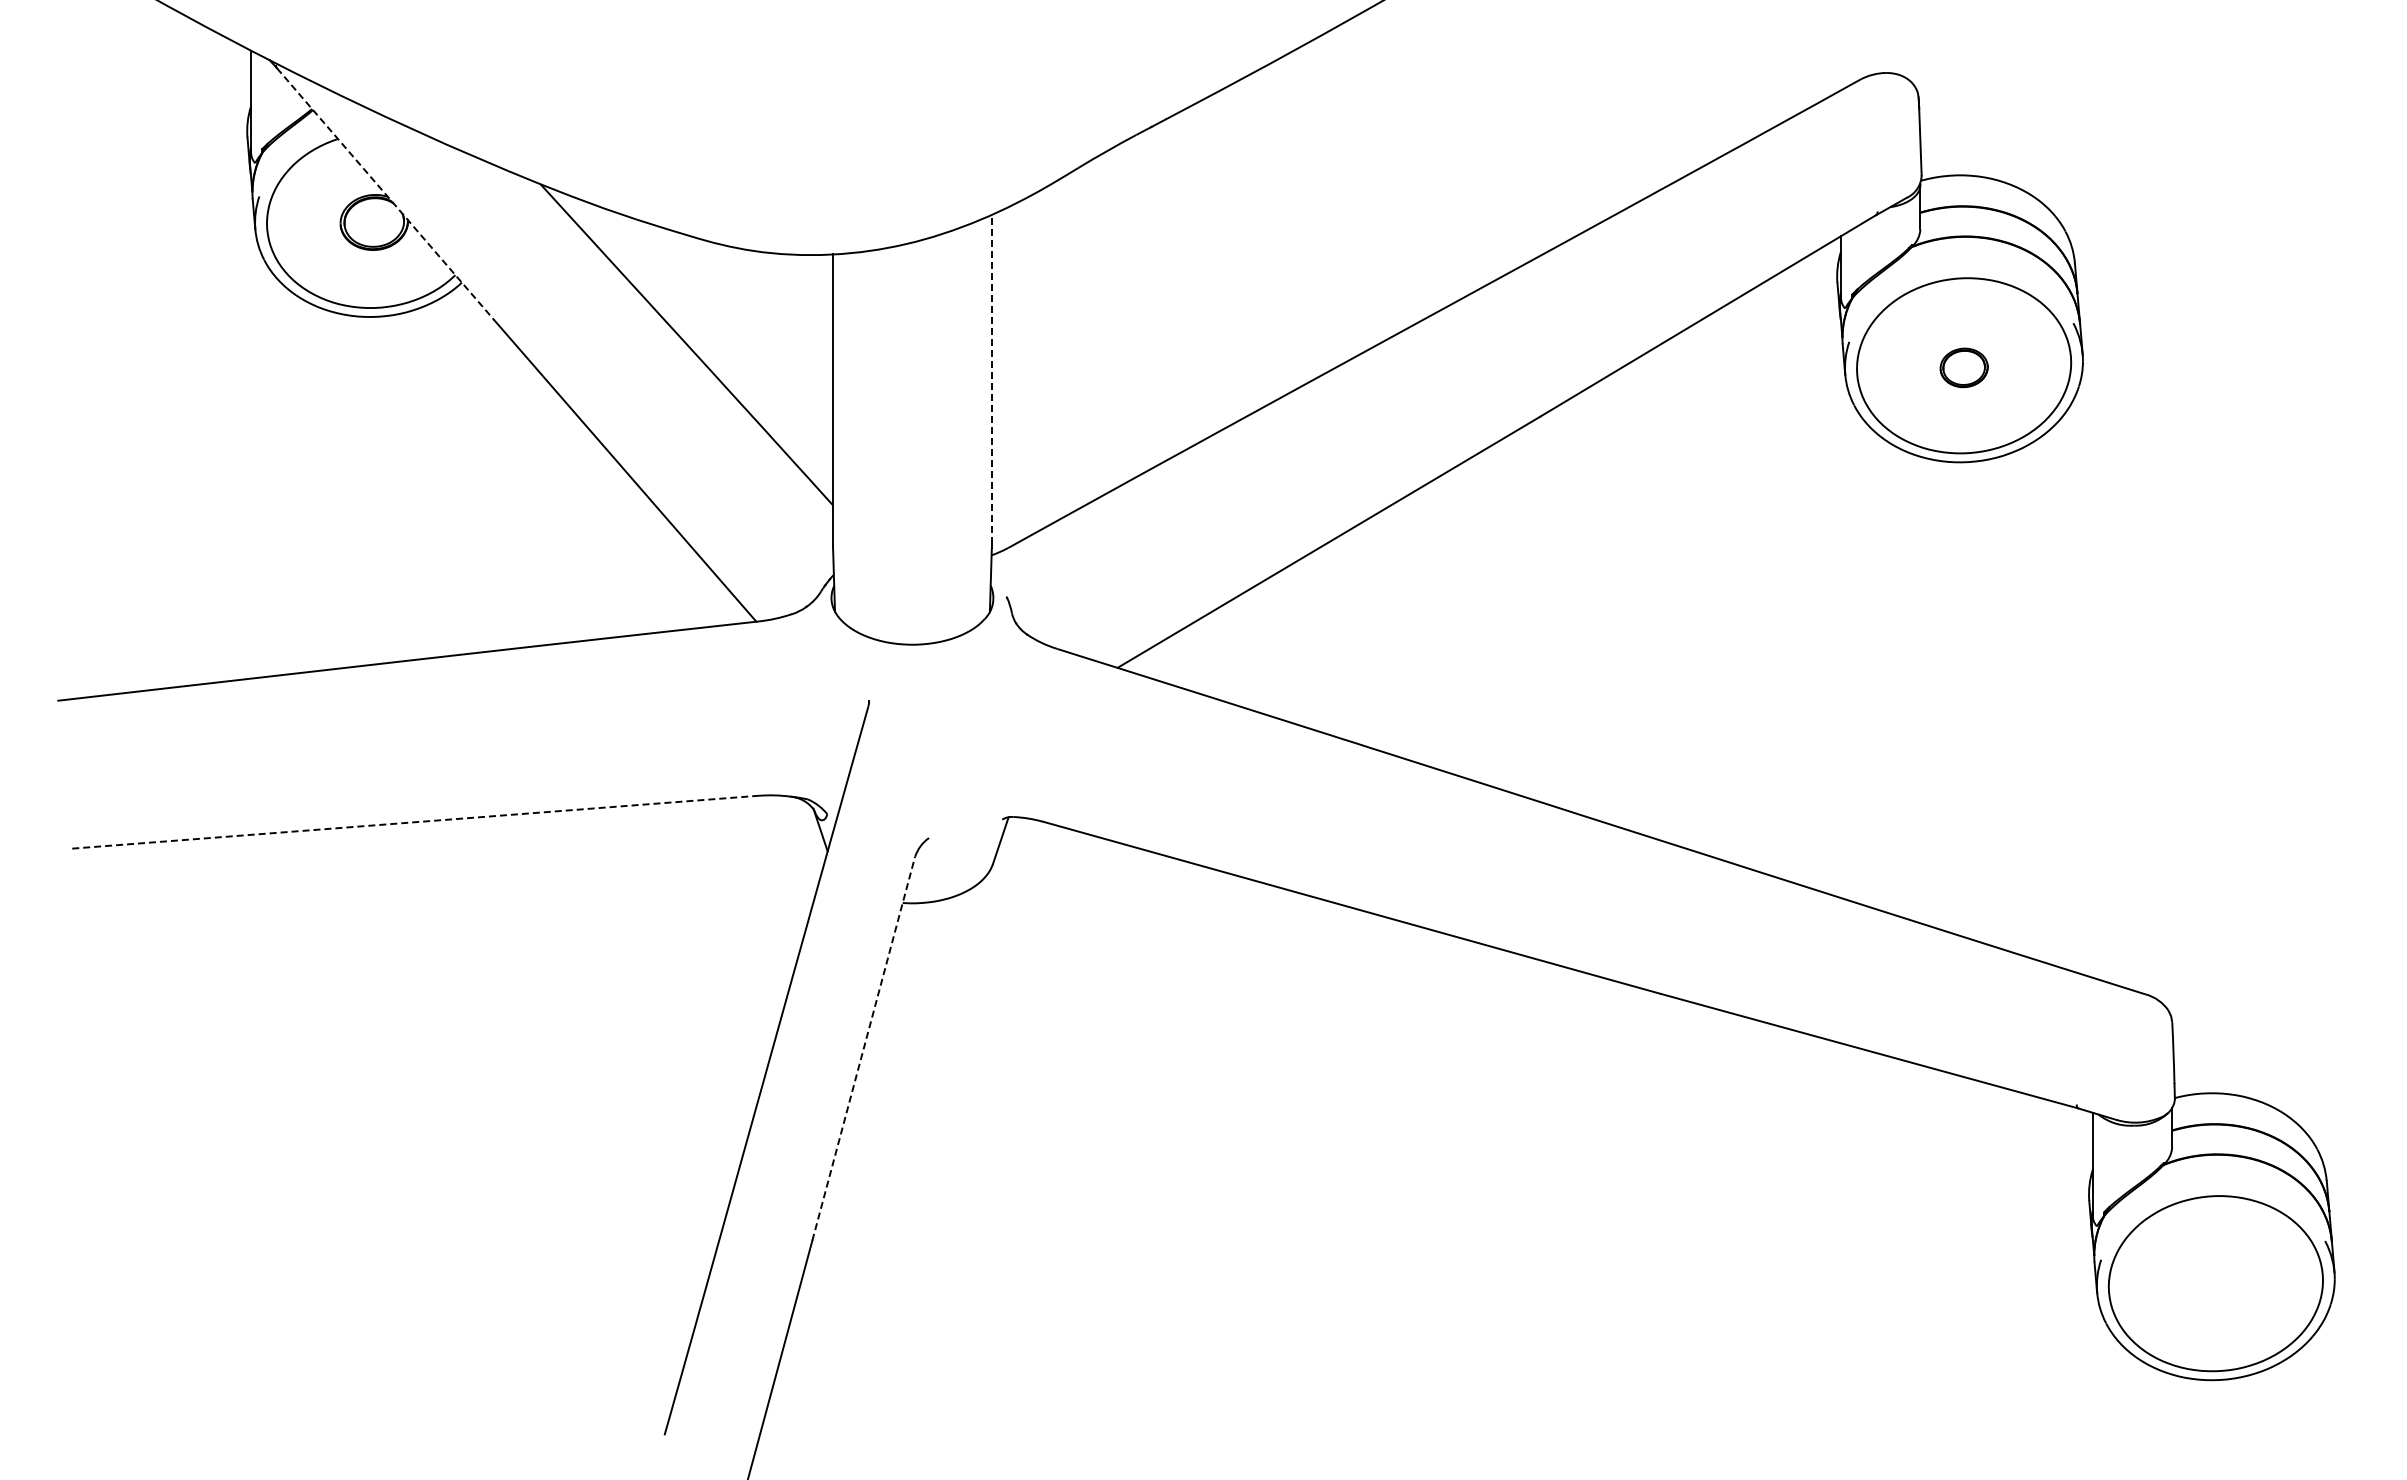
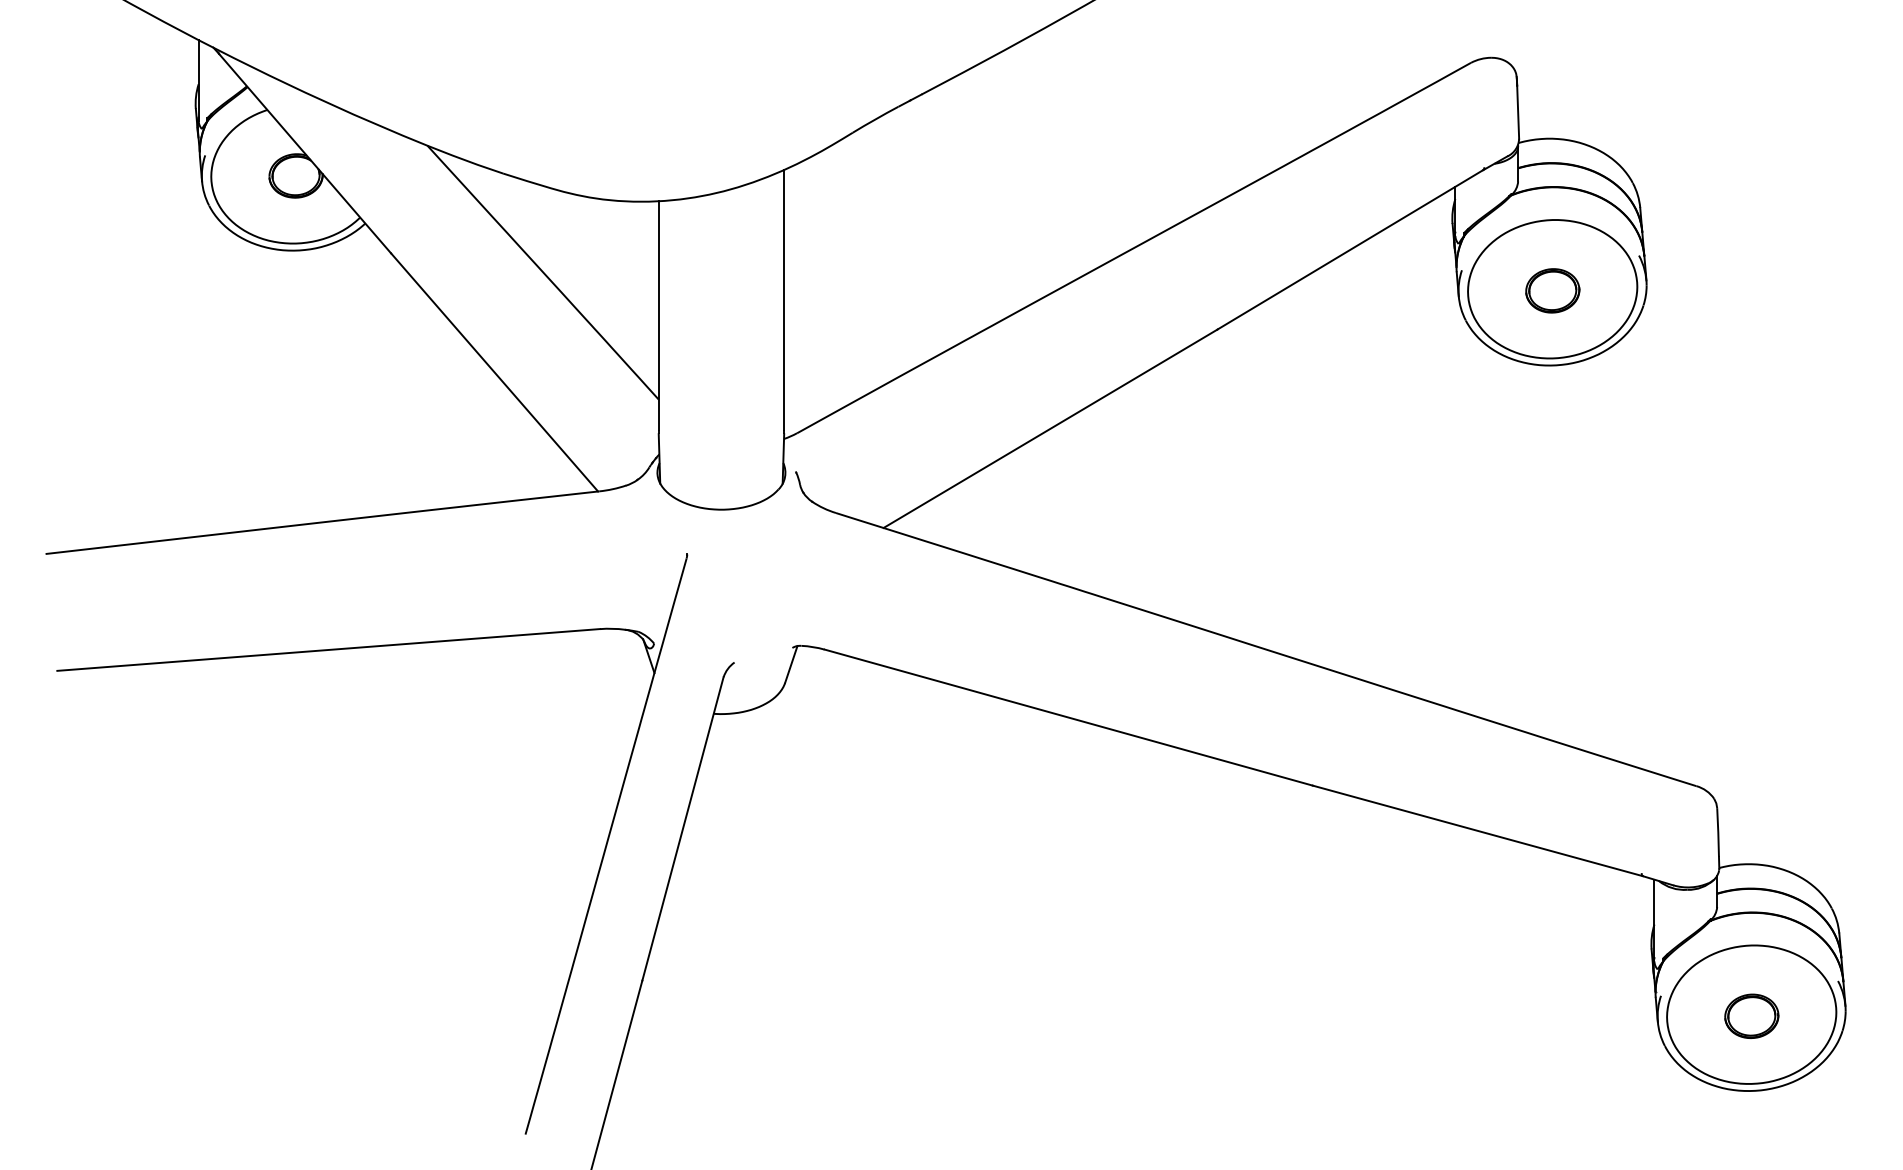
line: (386, 194) -> (305, 153), dashed -> solid
part: (1963, 367) -> (1552, 290), size x1.43
line: (991, 379) -> (783, 300), dashed -> solid
line: (416, 822) -> (329, 650), dashed -> solid
line: (863, 1048) -> (682, 828), dashed -> solid
part: (2215, 1285) -> (1751, 1016), added

